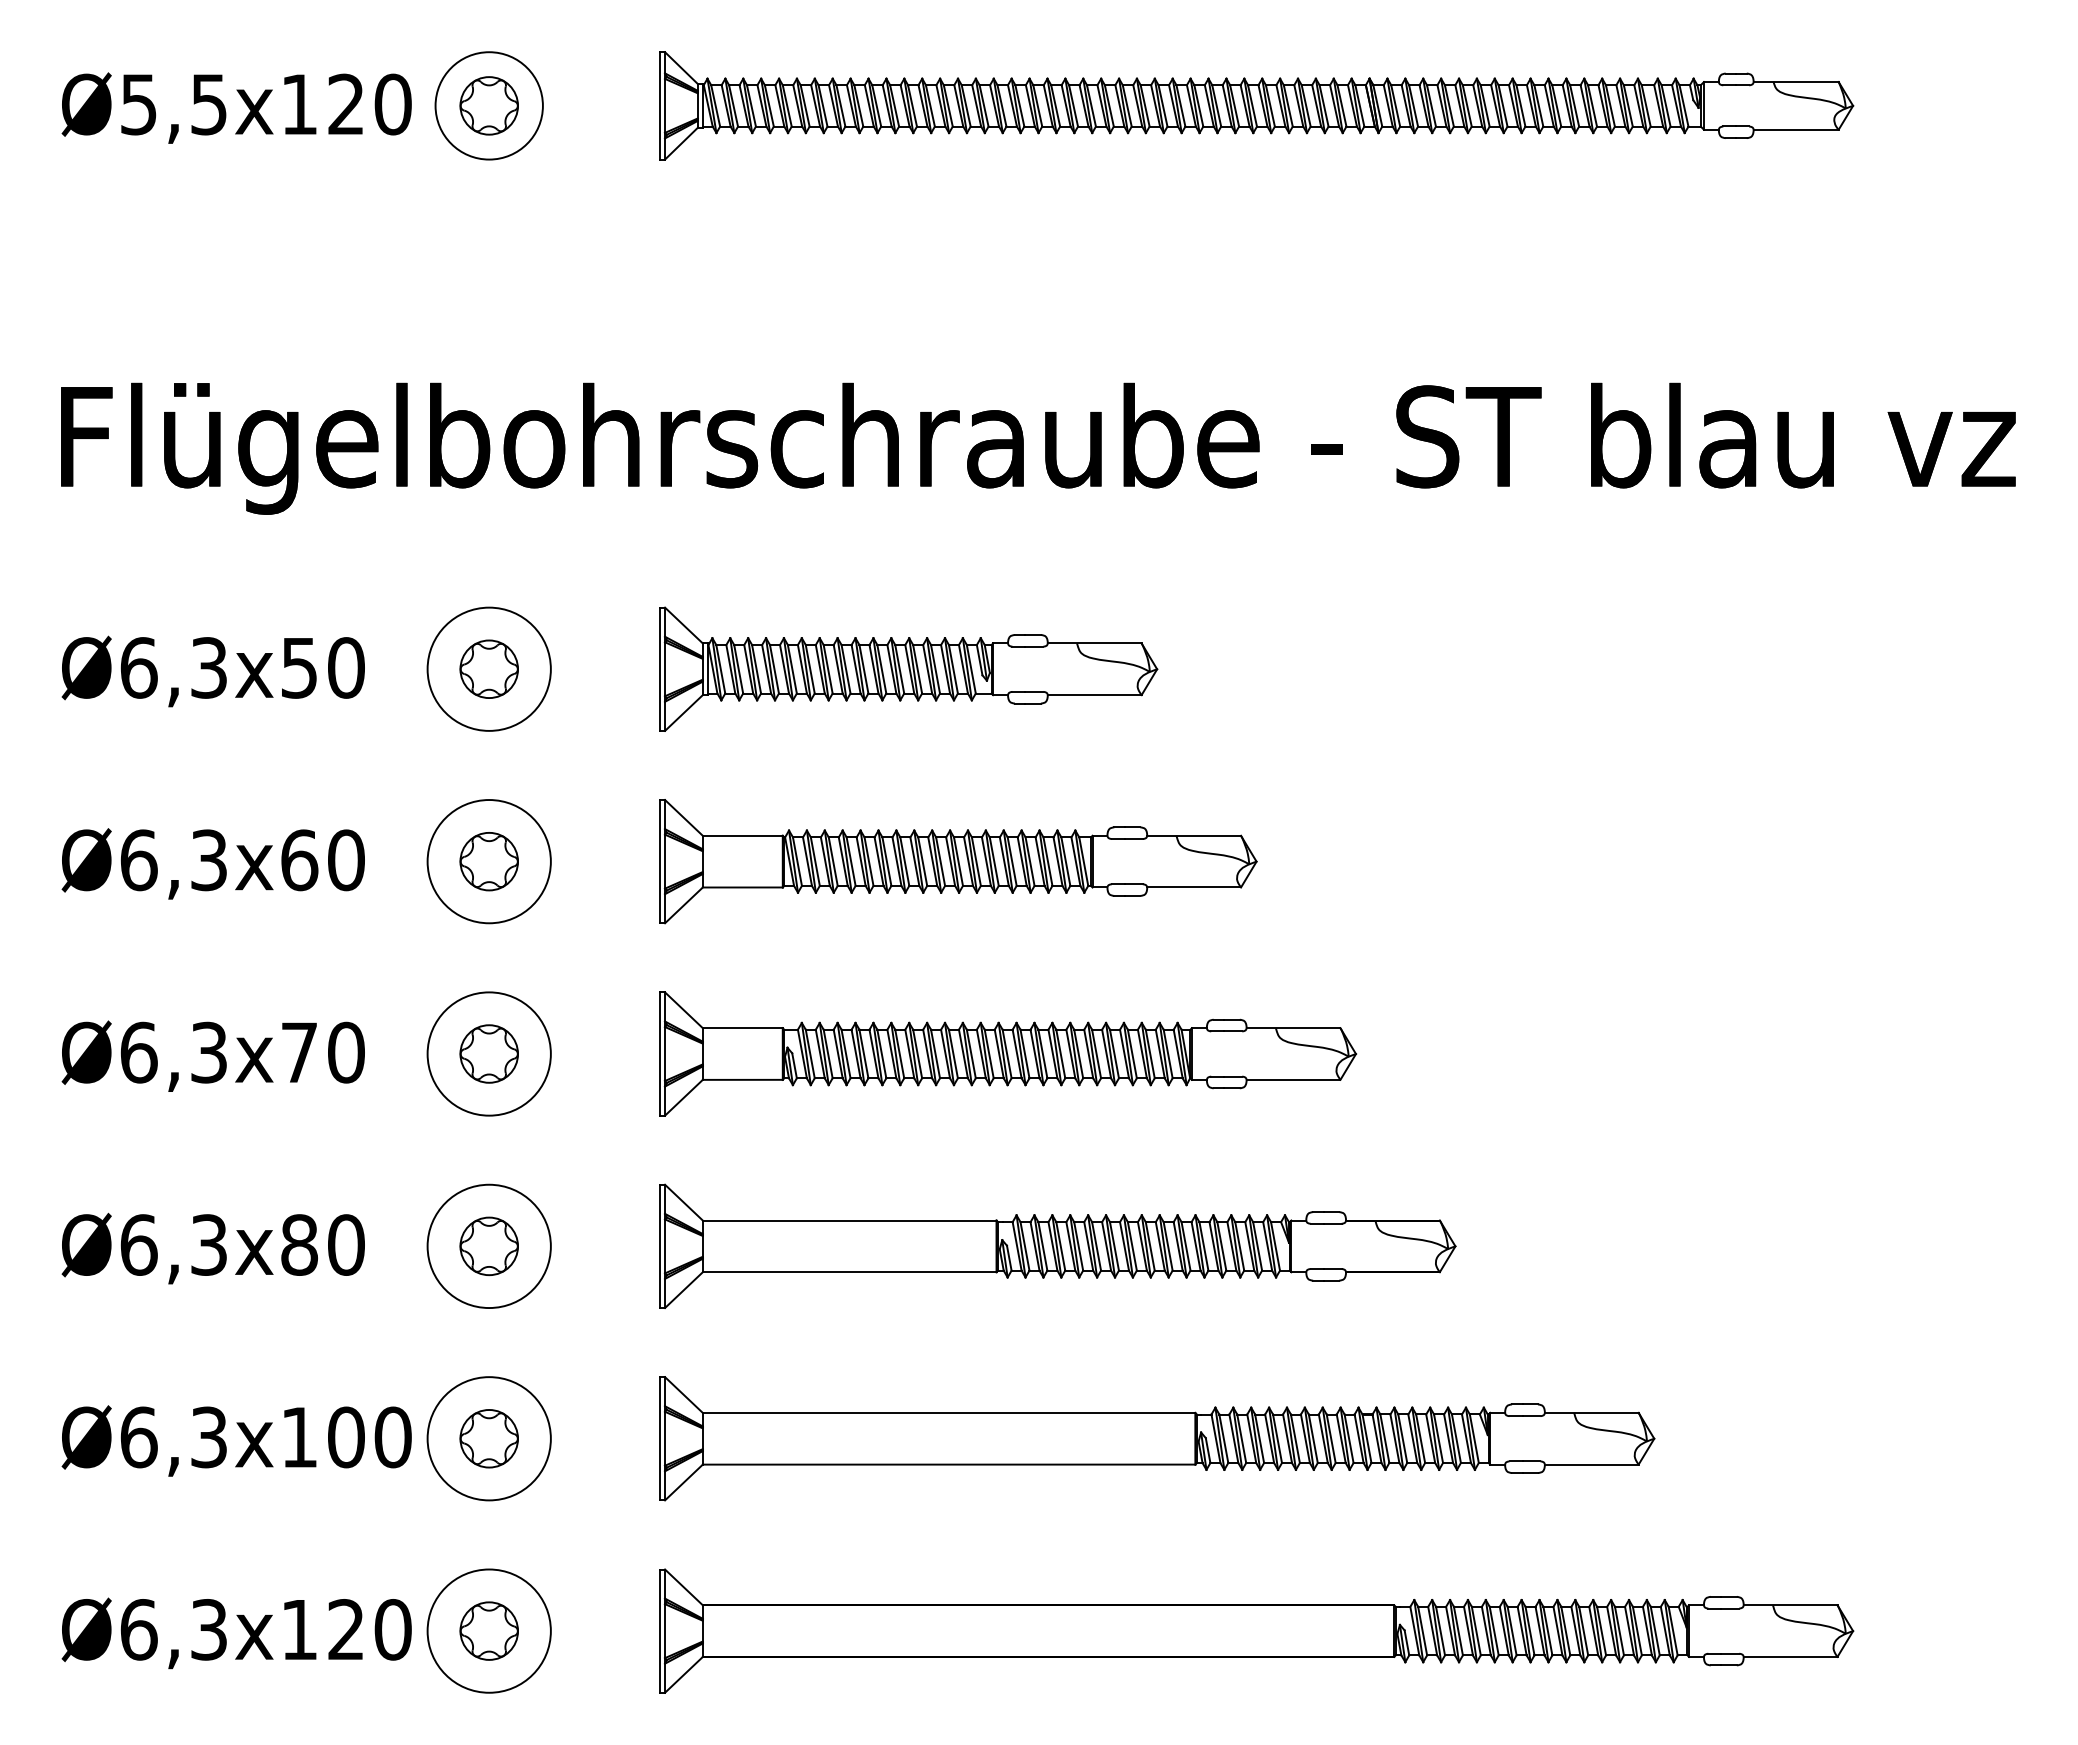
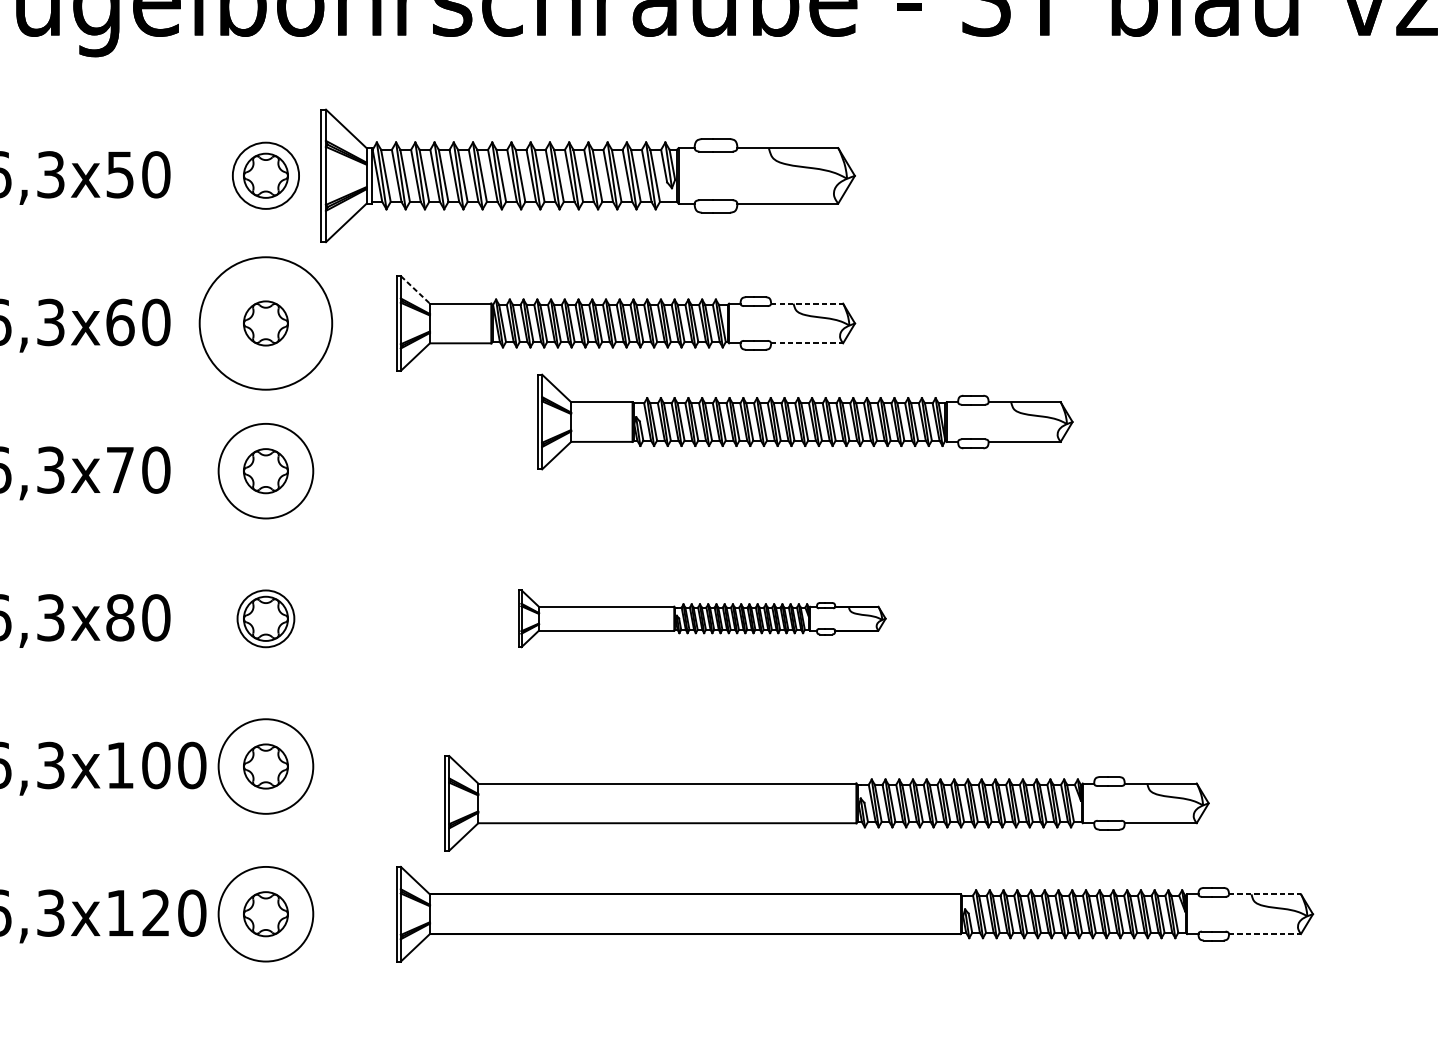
circle: (488, 668) -> (265, 175), size x0.7
part: (908, 668) -> (587, 175), size x1.4
line: (684, 818) -> (415, 290), solid -> dashed
line: (1194, 835) -> (807, 303), solid -> dashed
circle: (488, 861) -> (265, 323), size x1.4
line: (1194, 887) -> (807, 343), solid -> dashed
part: (1008, 1053) -> (805, 421), moved
part: (1057, 1245) -> (702, 618), size x0.6
circle: (488, 1246) -> (265, 618), size x0.6
part: (1157, 1438) -> (827, 803), moved
line: (1790, 1605) -> (1264, 894), solid -> dashed
line: (1790, 1656) -> (1264, 933), solid -> dashed

